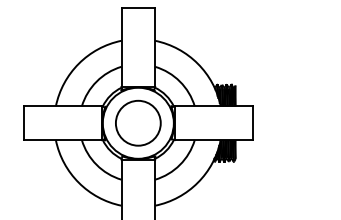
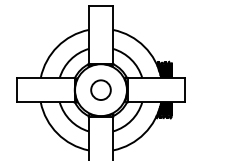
circle: (137, 122) -> (100, 89), size x0.6

